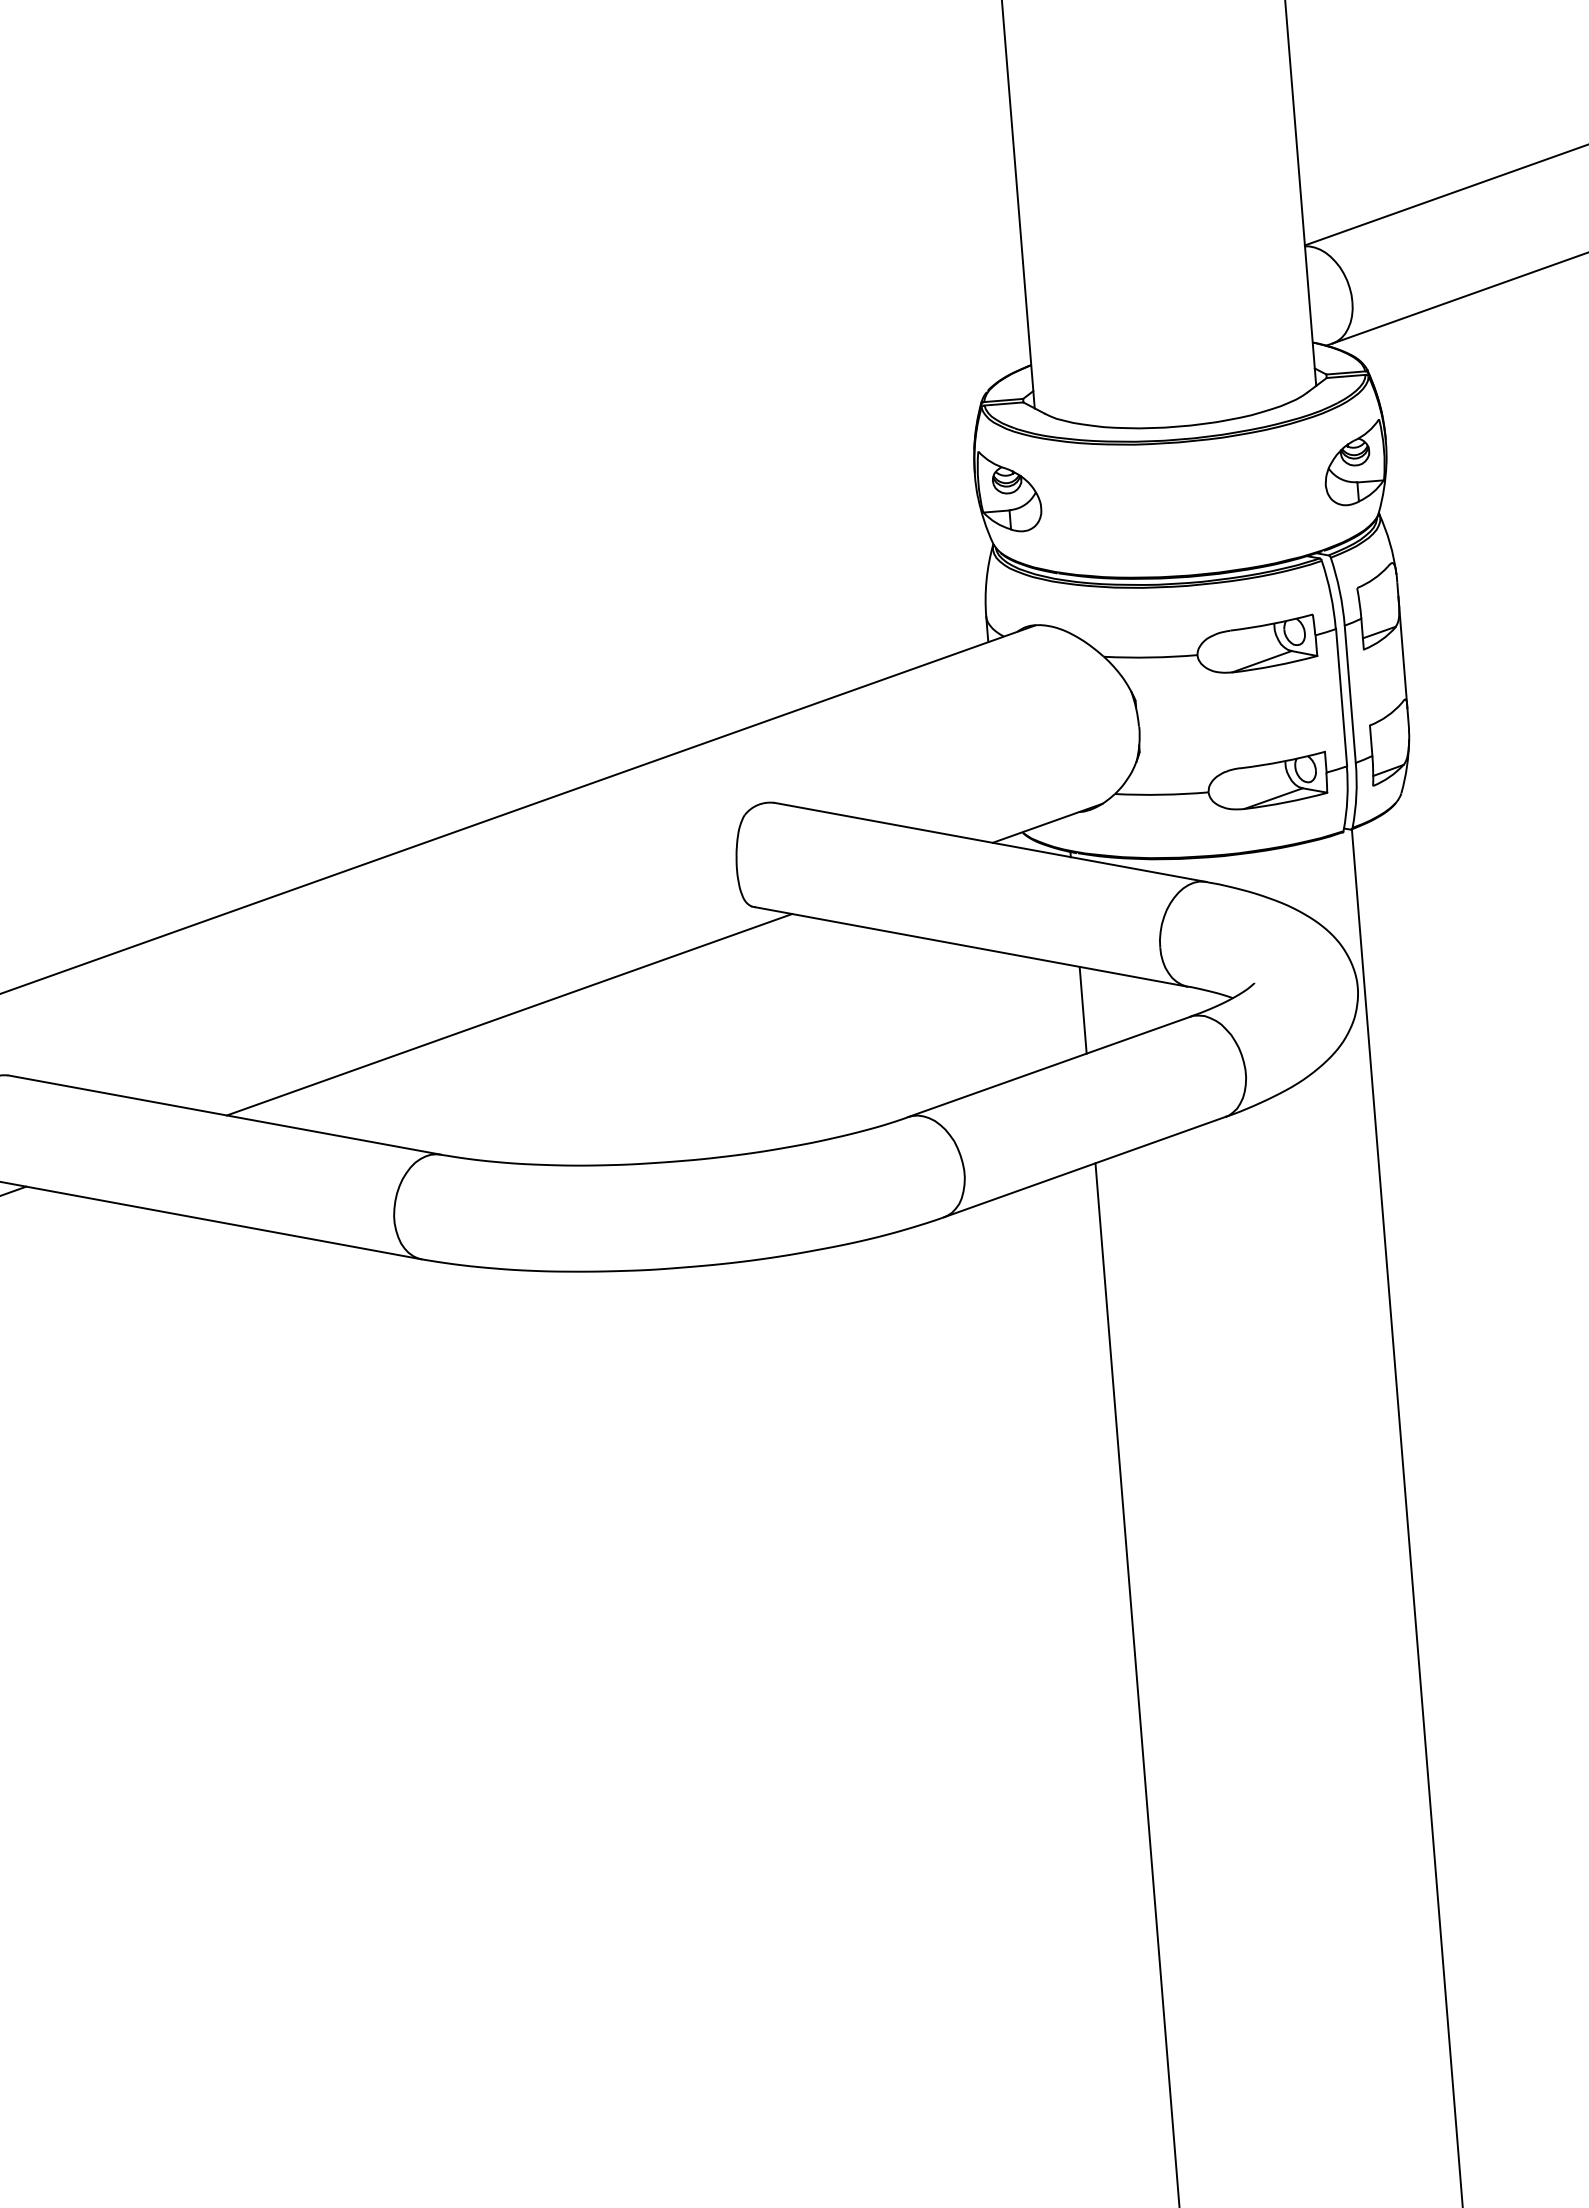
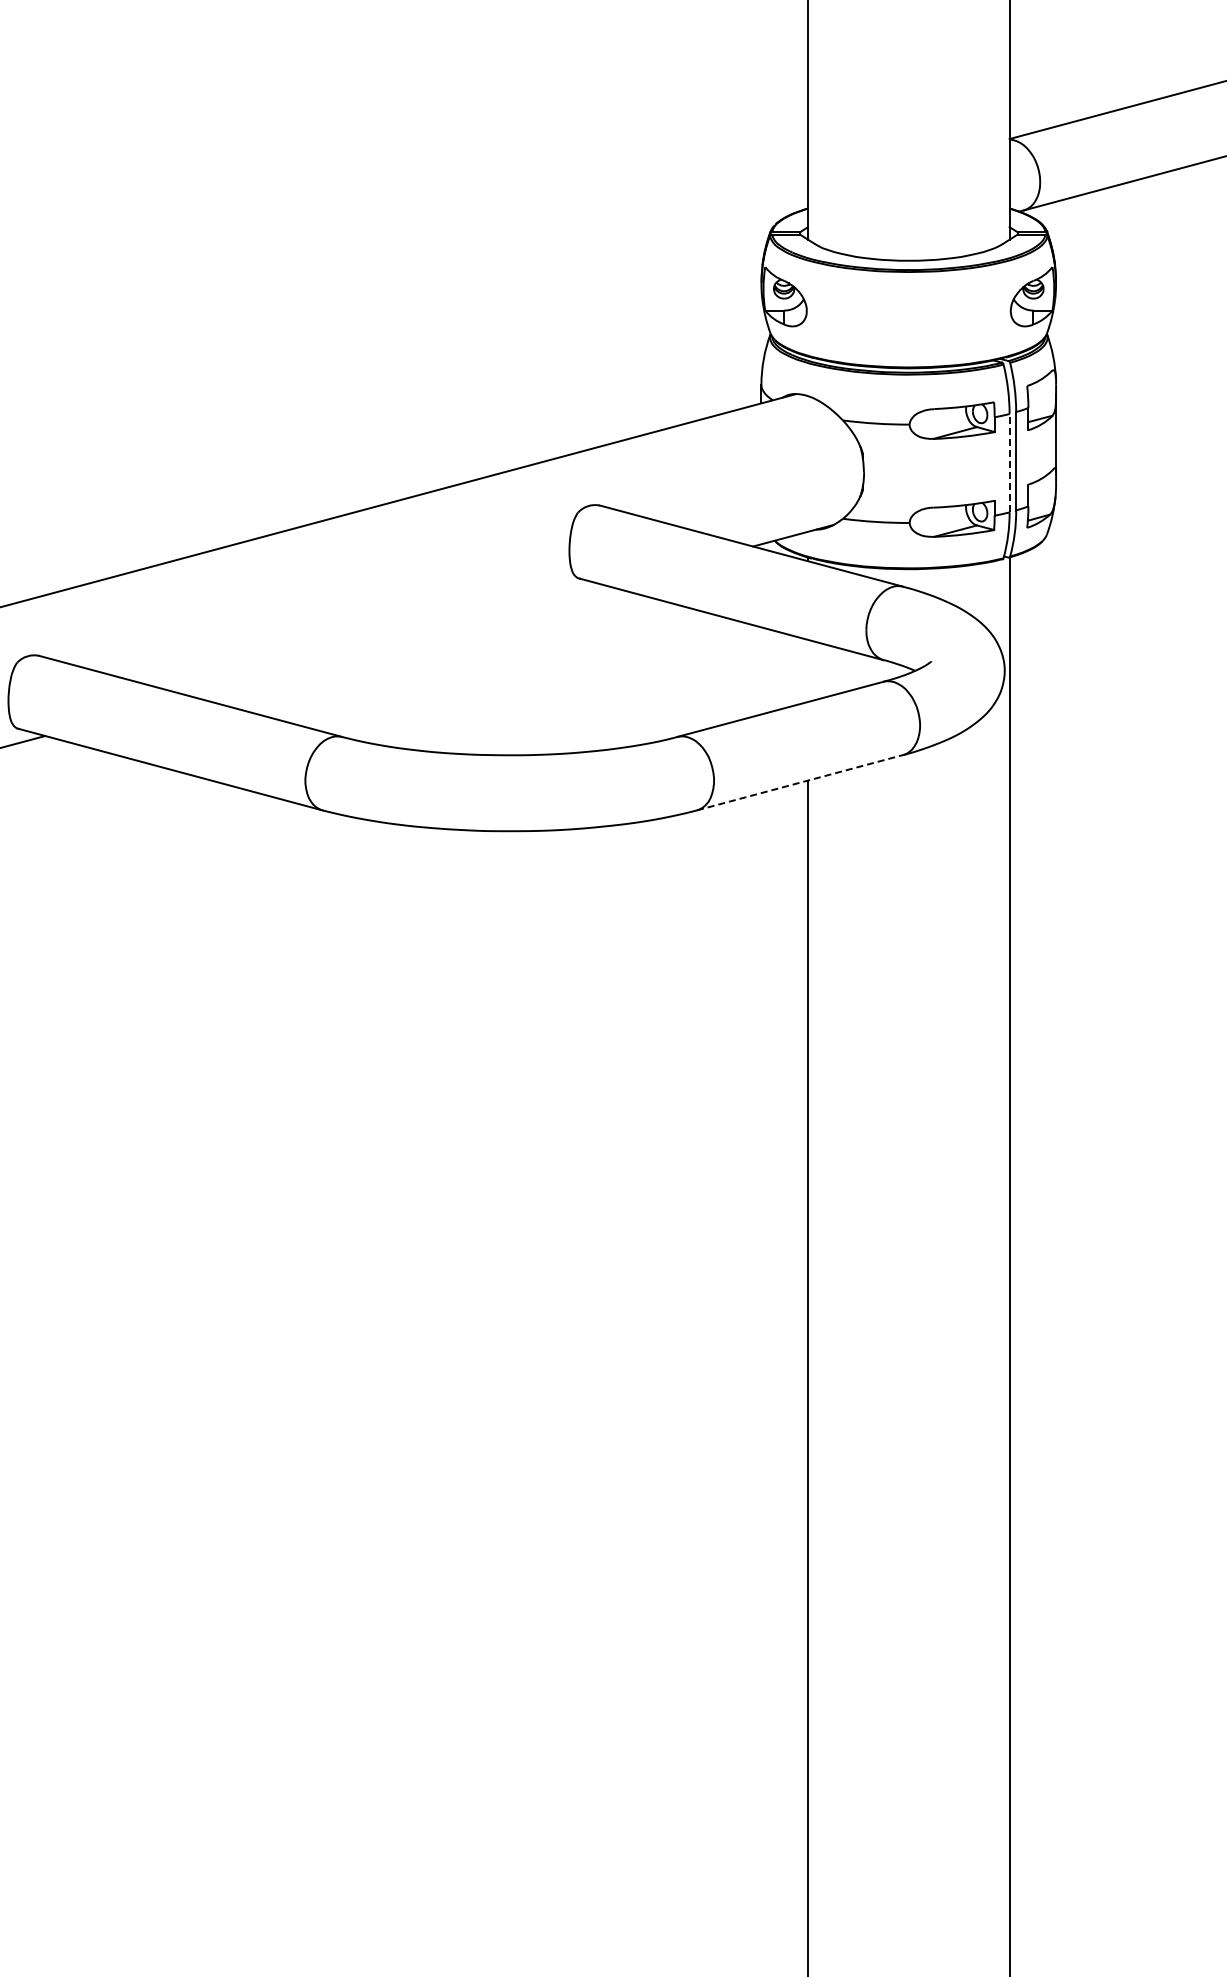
line: (1341, 696) -> (1009, 462), solid -> dashed
line: (1082, 1009) -> (807, 670), removed
line: (509, 1013) -> (399, 640), removed
line: (1085, 1166) -> (800, 782), solid -> dashed

